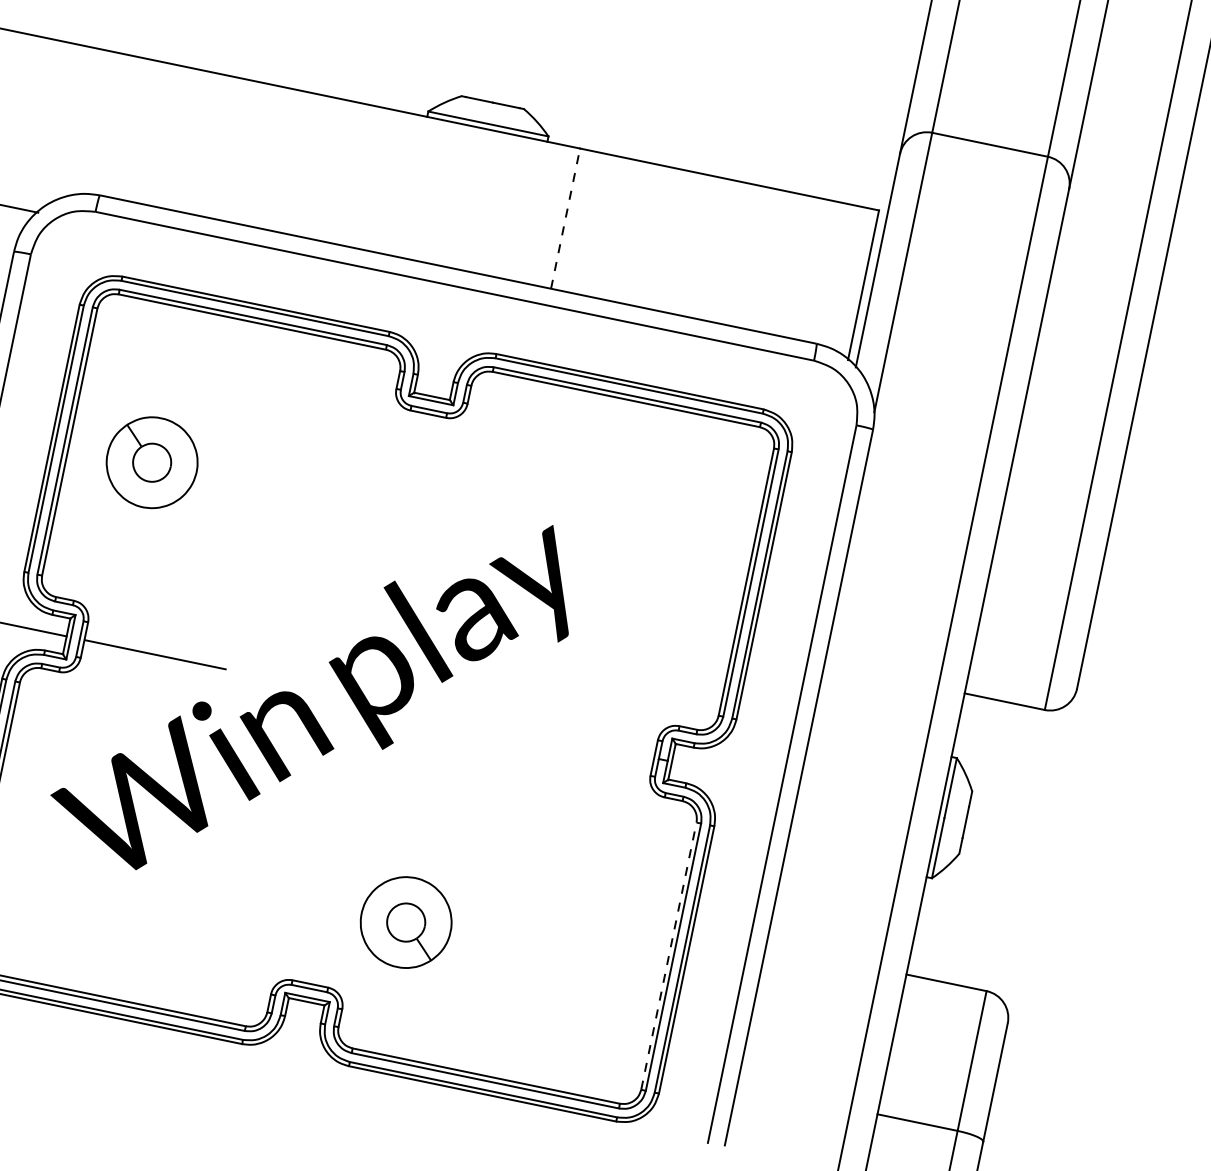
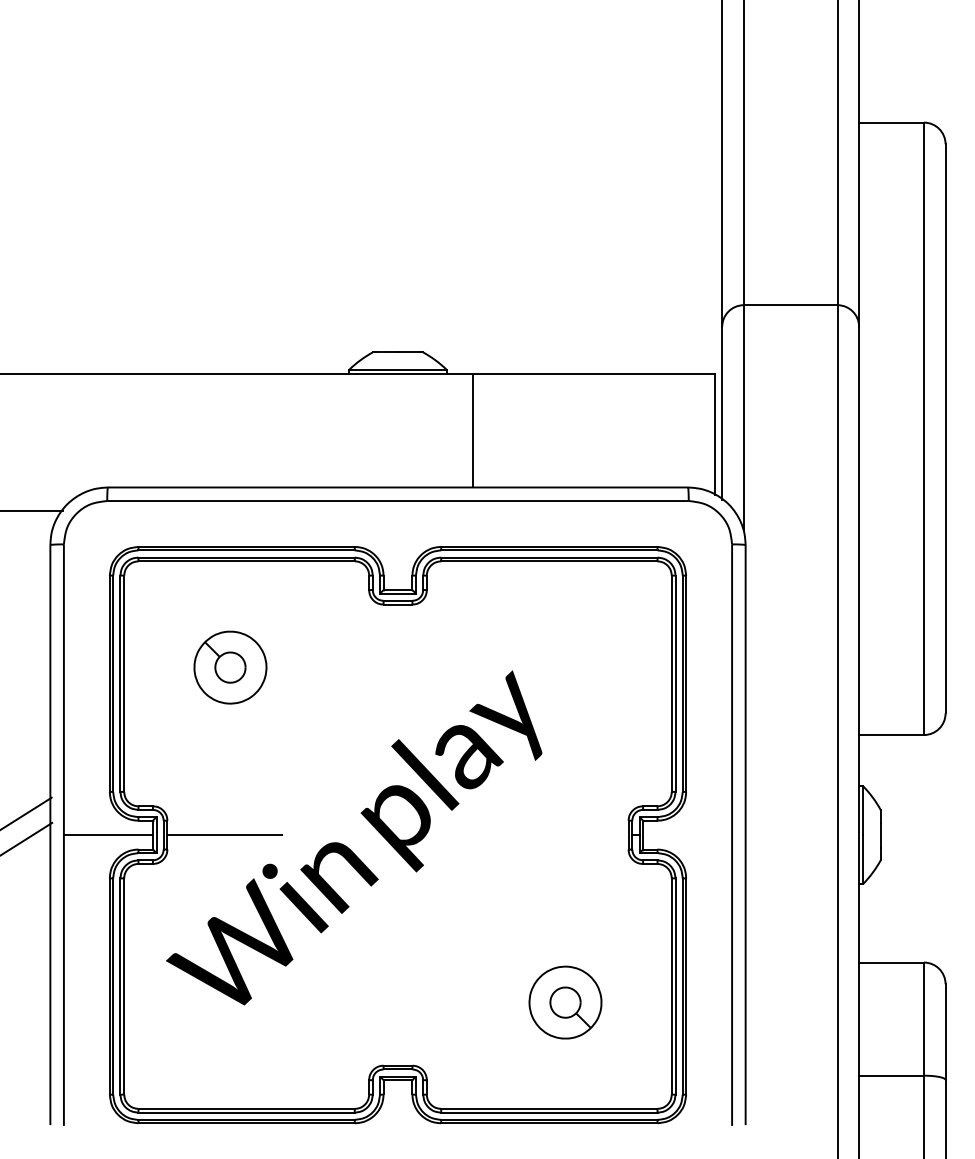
line: (566, 218) -> (473, 430), dashed -> solid
part: (152, 462) -> (230, 667), moved
part: (406, 922) -> (565, 1002), moved
line: (668, 954) -> (671, 985), dashed -> solid

